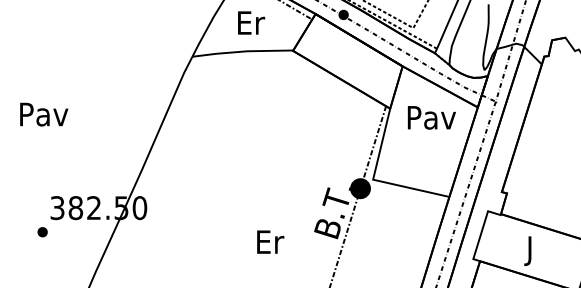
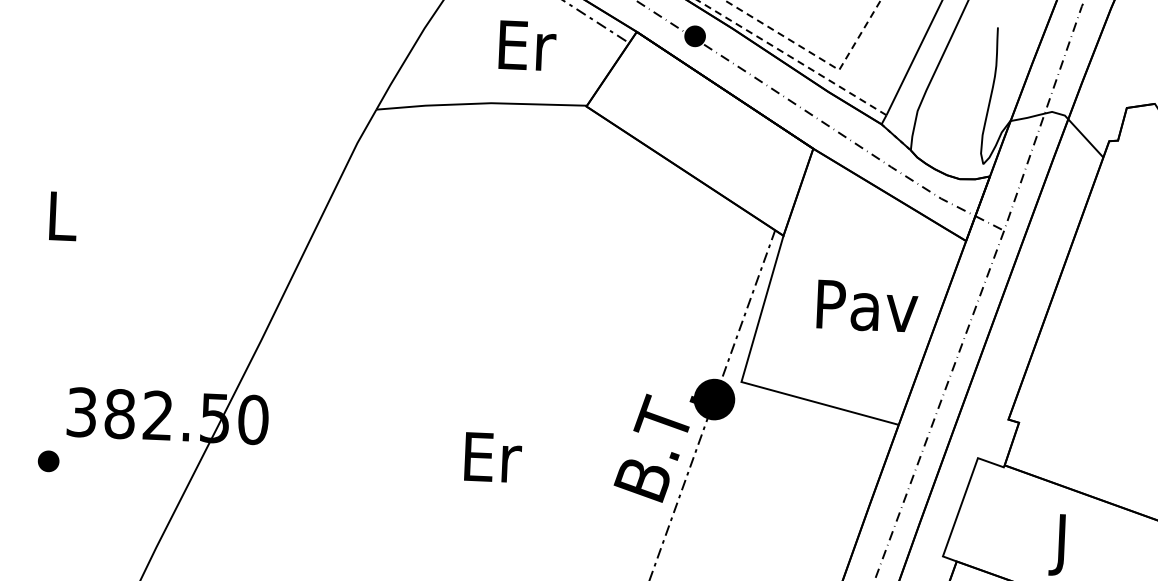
text: (251, 22) -> (527, 44), moved
text: (44, 114) -> (63, 216), Pav -> L
text: (431, 117) -> (866, 305), moved
text: (270, 241) -> (492, 456), moved

